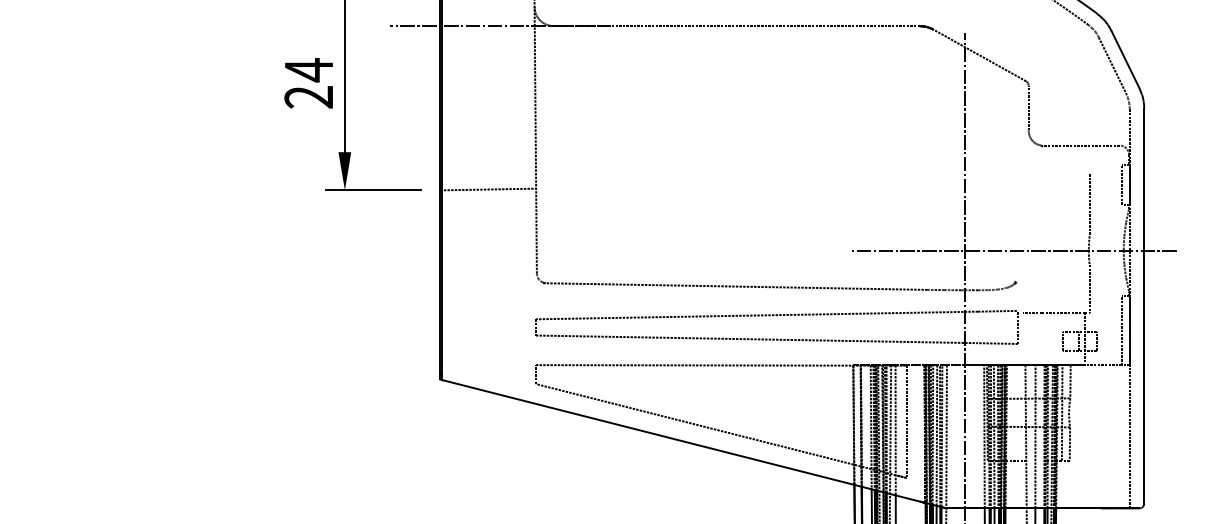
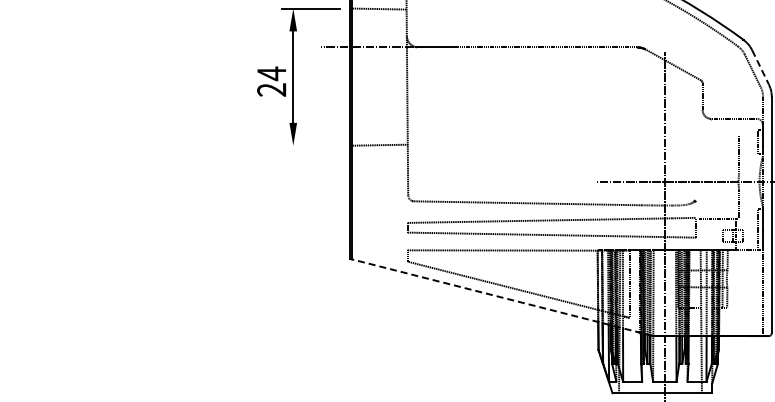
line: (1125, 59) -> (760, 67), solid -> dashed
line: (373, 190) -> (310, 145), removed
line: (692, 443) -> (501, 297), solid -> dashed

